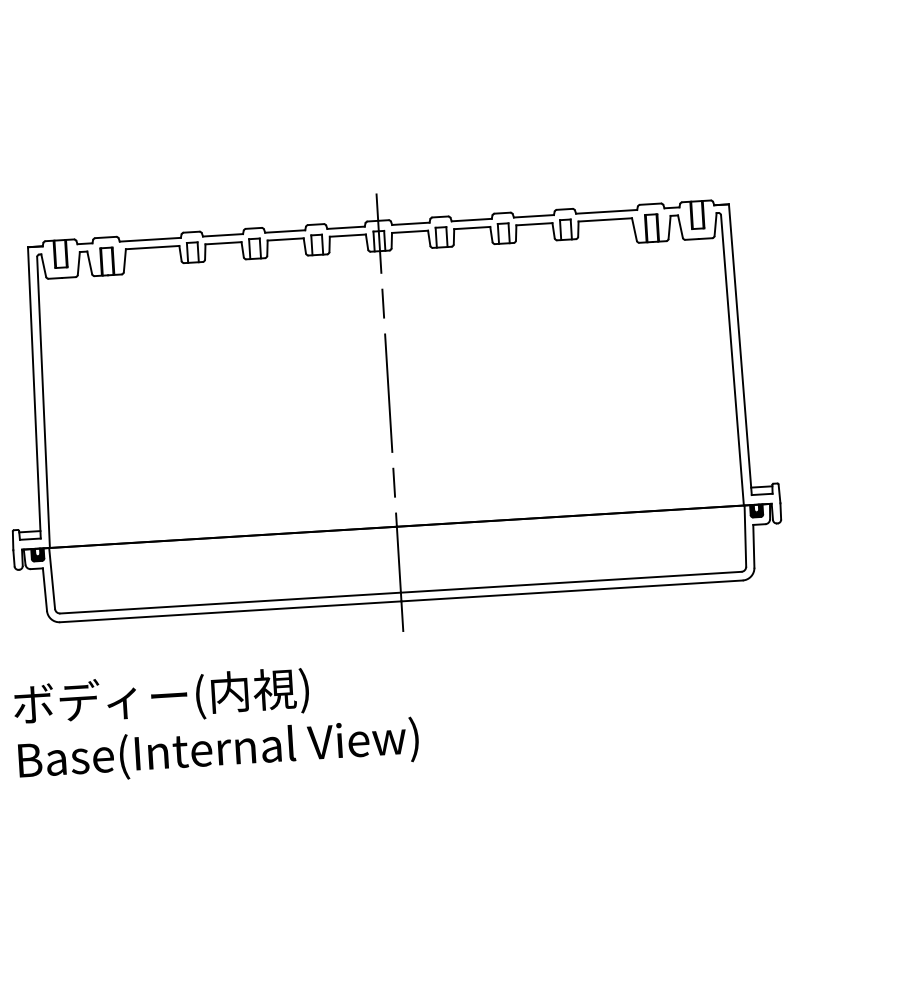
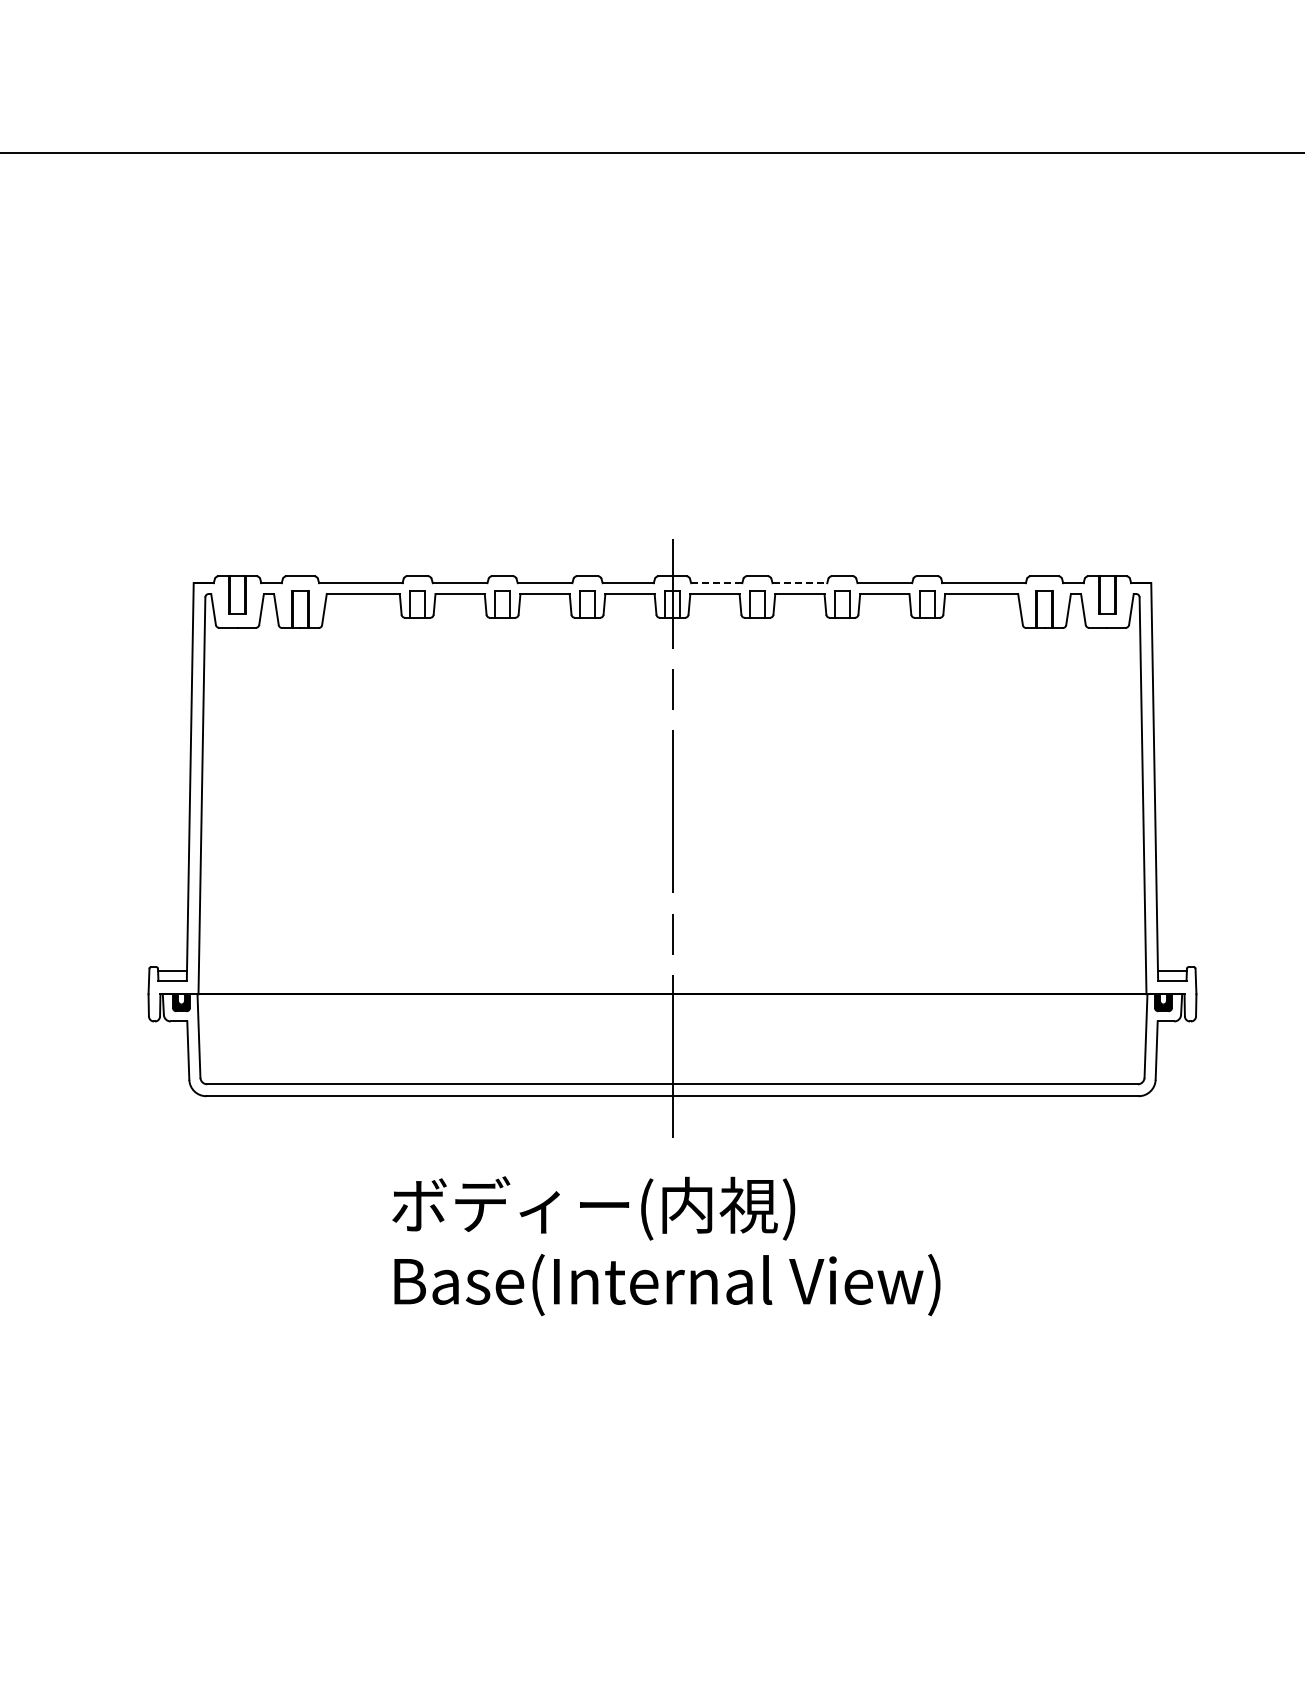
line: (472, 220) -> (800, 583), solid -> dashed
line: (410, 224) -> (716, 583), solid -> dashed
text: (216, 723) -> (666, 1246), moved

